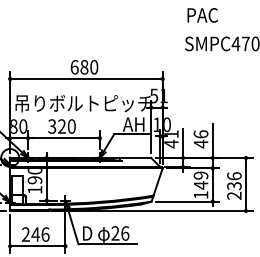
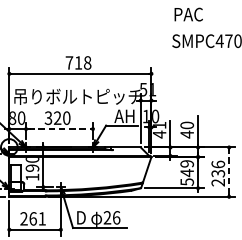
text: (84, 66) -> (78, 62), 680 -> 718
text: (200, 134) -> (186, 125), 46 -> 40
line: (64, 138) -> (59, 129), solid -> dashed
line: (246, 183) -> (229, 171), solid -> dashed
text: (200, 195) -> (186, 182), 149 -> 549
text: (40, 234) -> (37, 218), 246 -> 261

